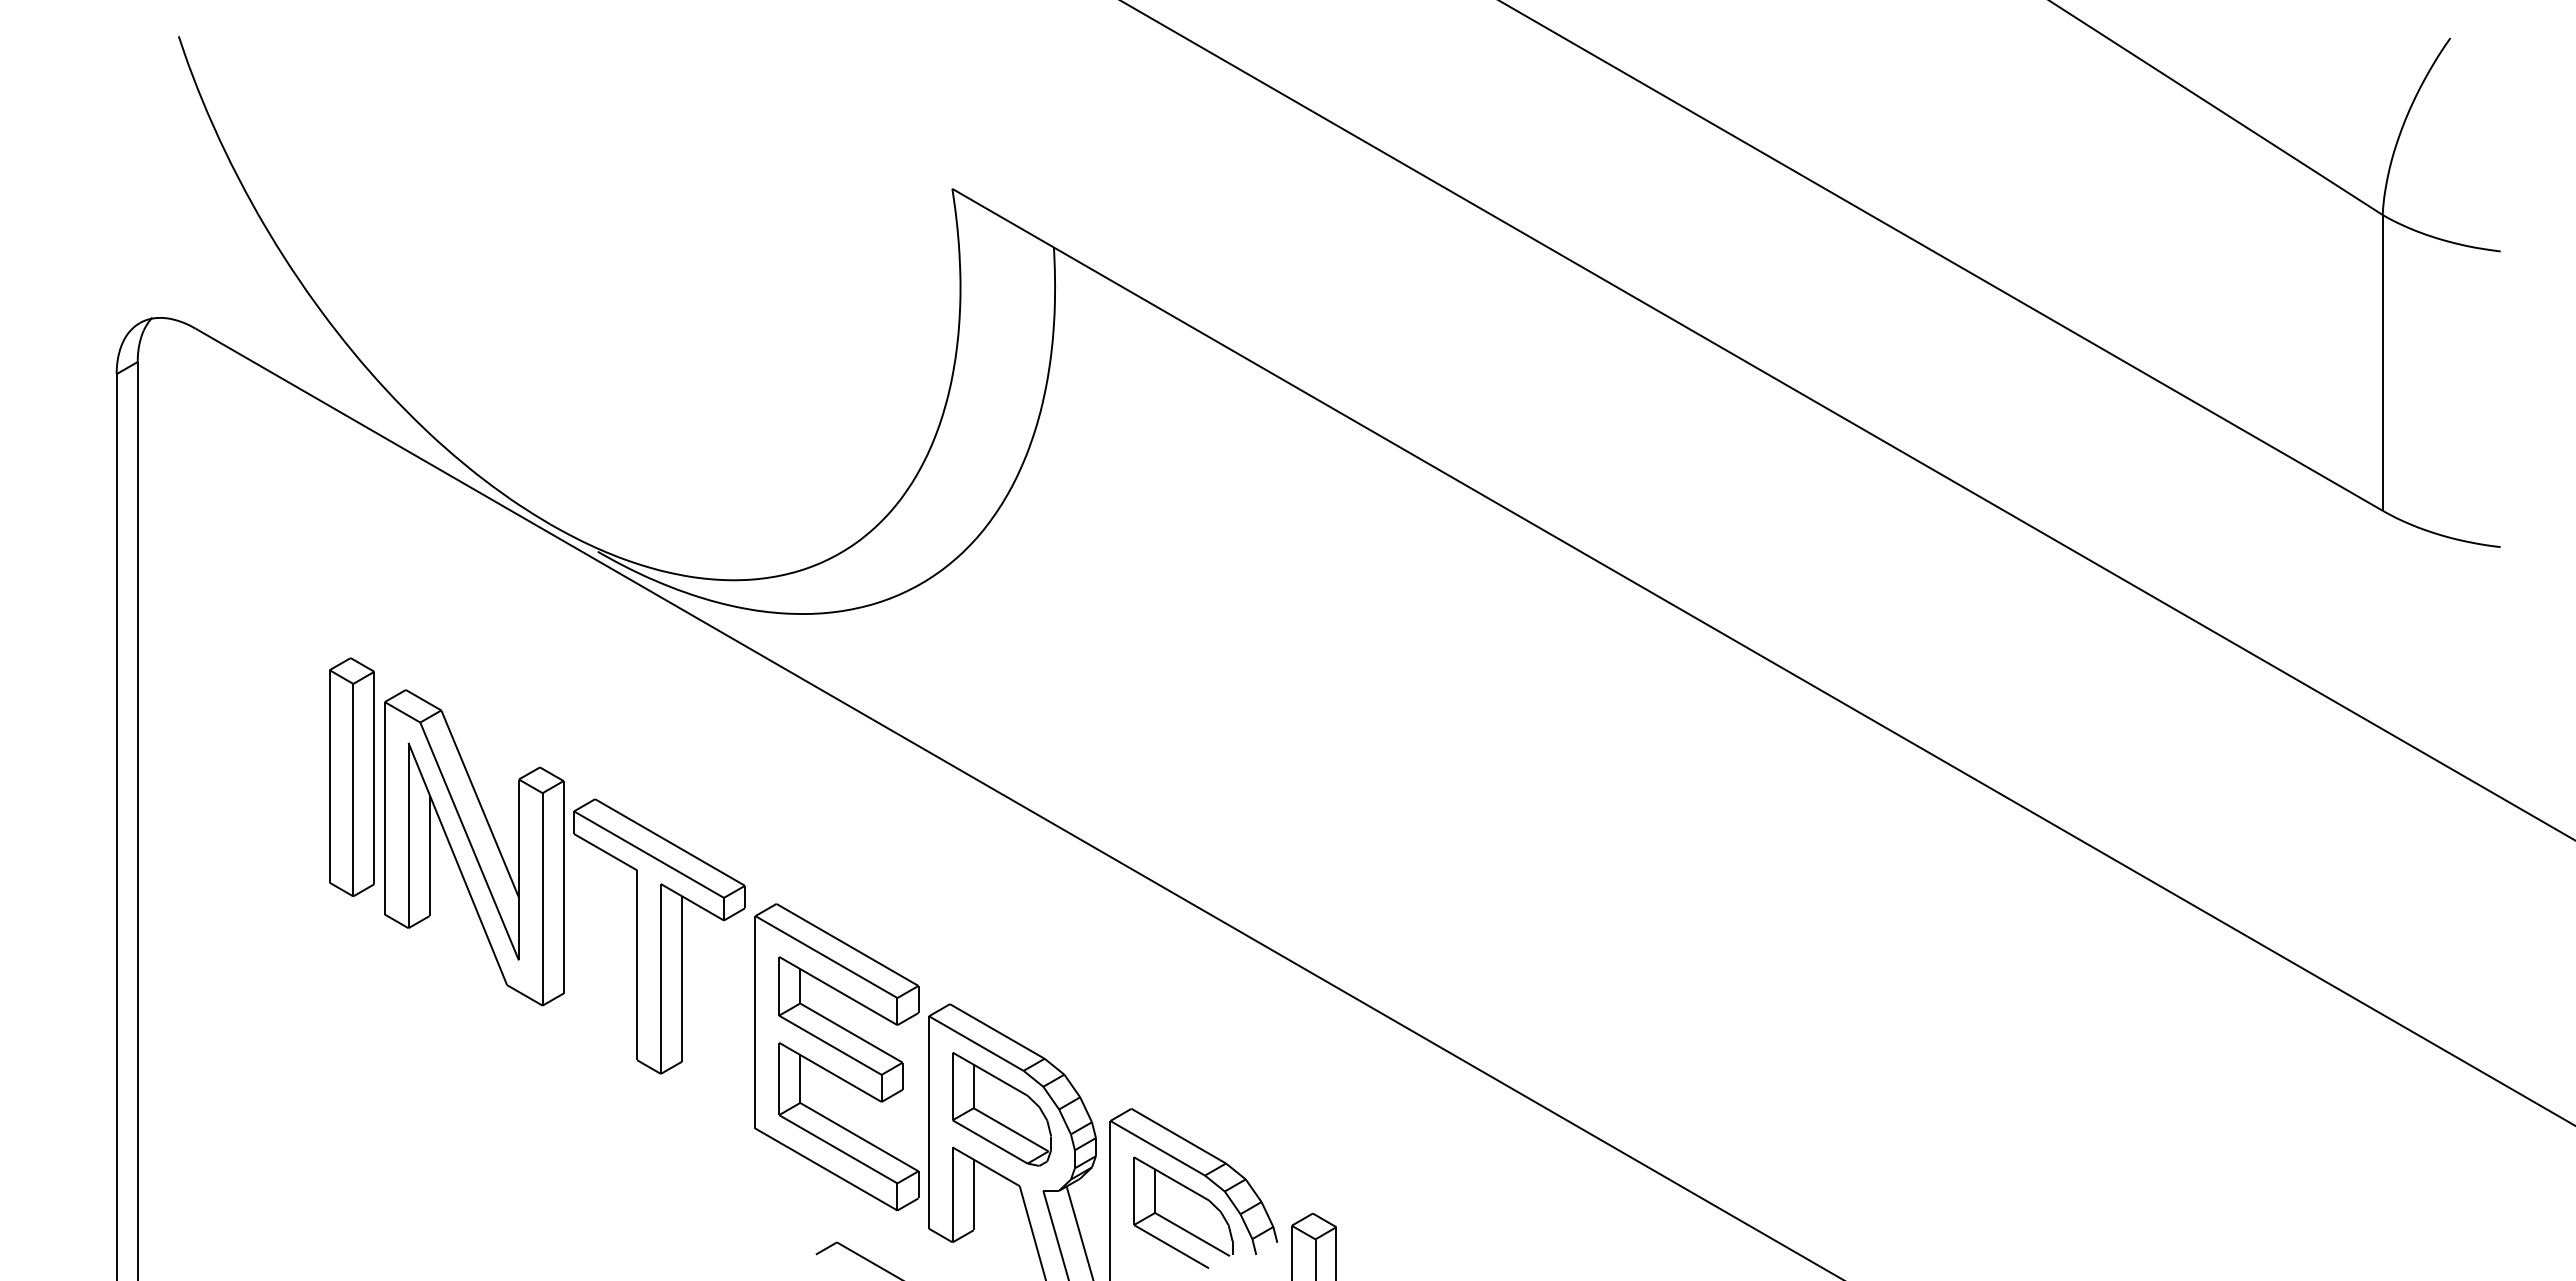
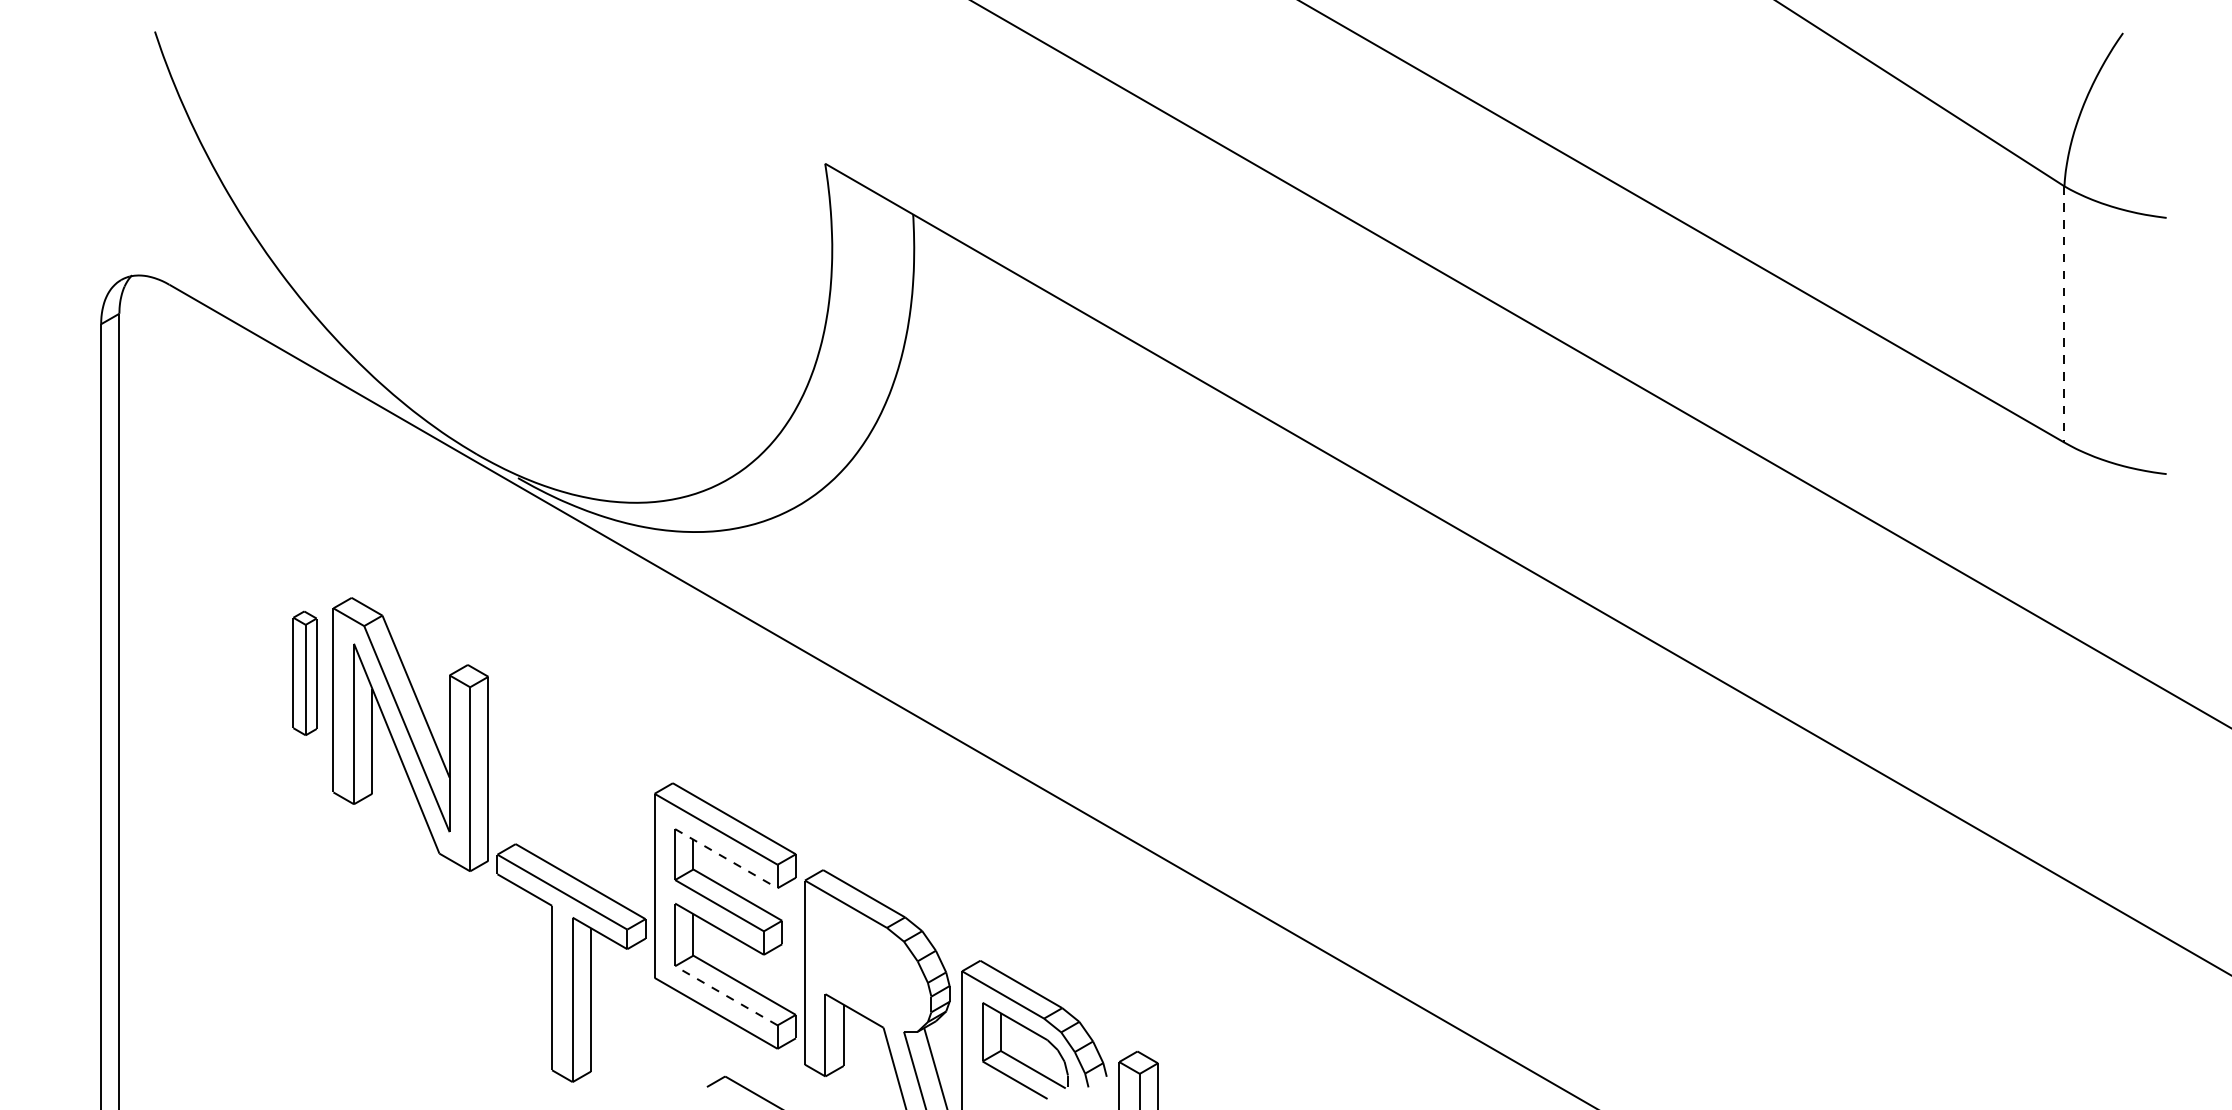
line: (2382, 362) -> (2064, 314), solid -> dashed
part: (351, 776) -> (304, 672), size x0.6
part: (659, 936) -> (571, 963), moved
line: (838, 991) -> (726, 859), solid -> dashed
part: (1001, 1109) -> (867, 961), removed
line: (837, 1149) -> (725, 995), solid -> dashed

